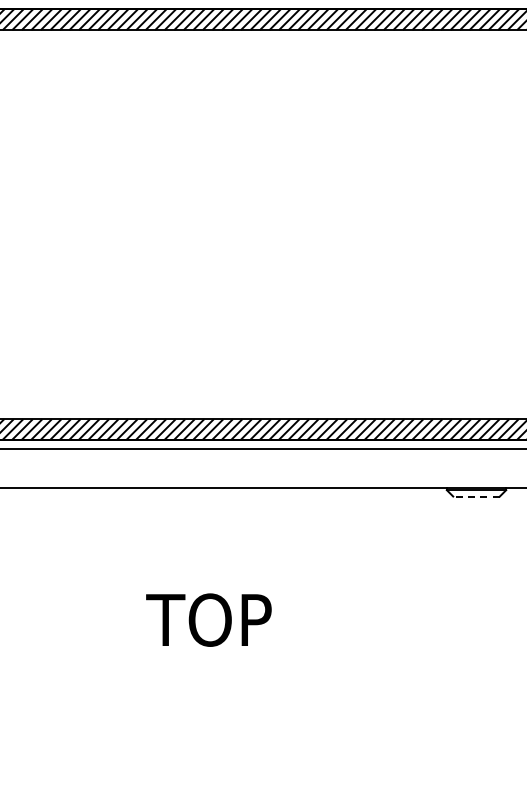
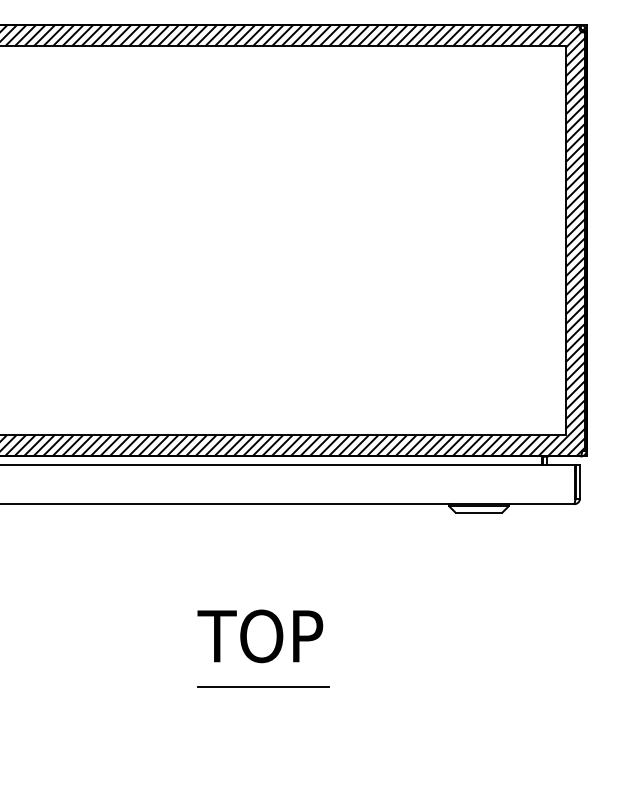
line: (476, 496) -> (478, 512), dashed -> solid
text: (209, 620) -> (260, 636), moved
line: (260, 671) -> (262, 687), added

